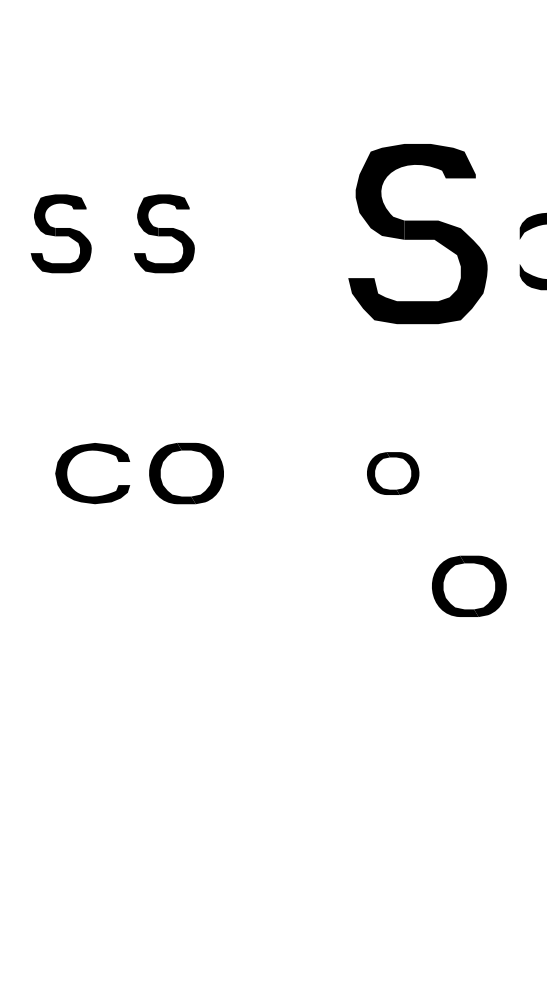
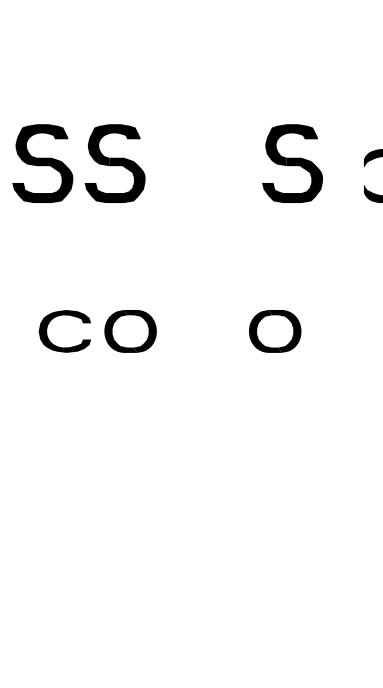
part: (60, 233) -> (42, 163), size x1.43
part: (163, 233) -> (114, 163), size x1.43
part: (417, 233) -> (292, 163), size x0.62
part: (393, 473) -> (275, 331), size x1.43
part: (469, 586) -> (328, 410), removed

